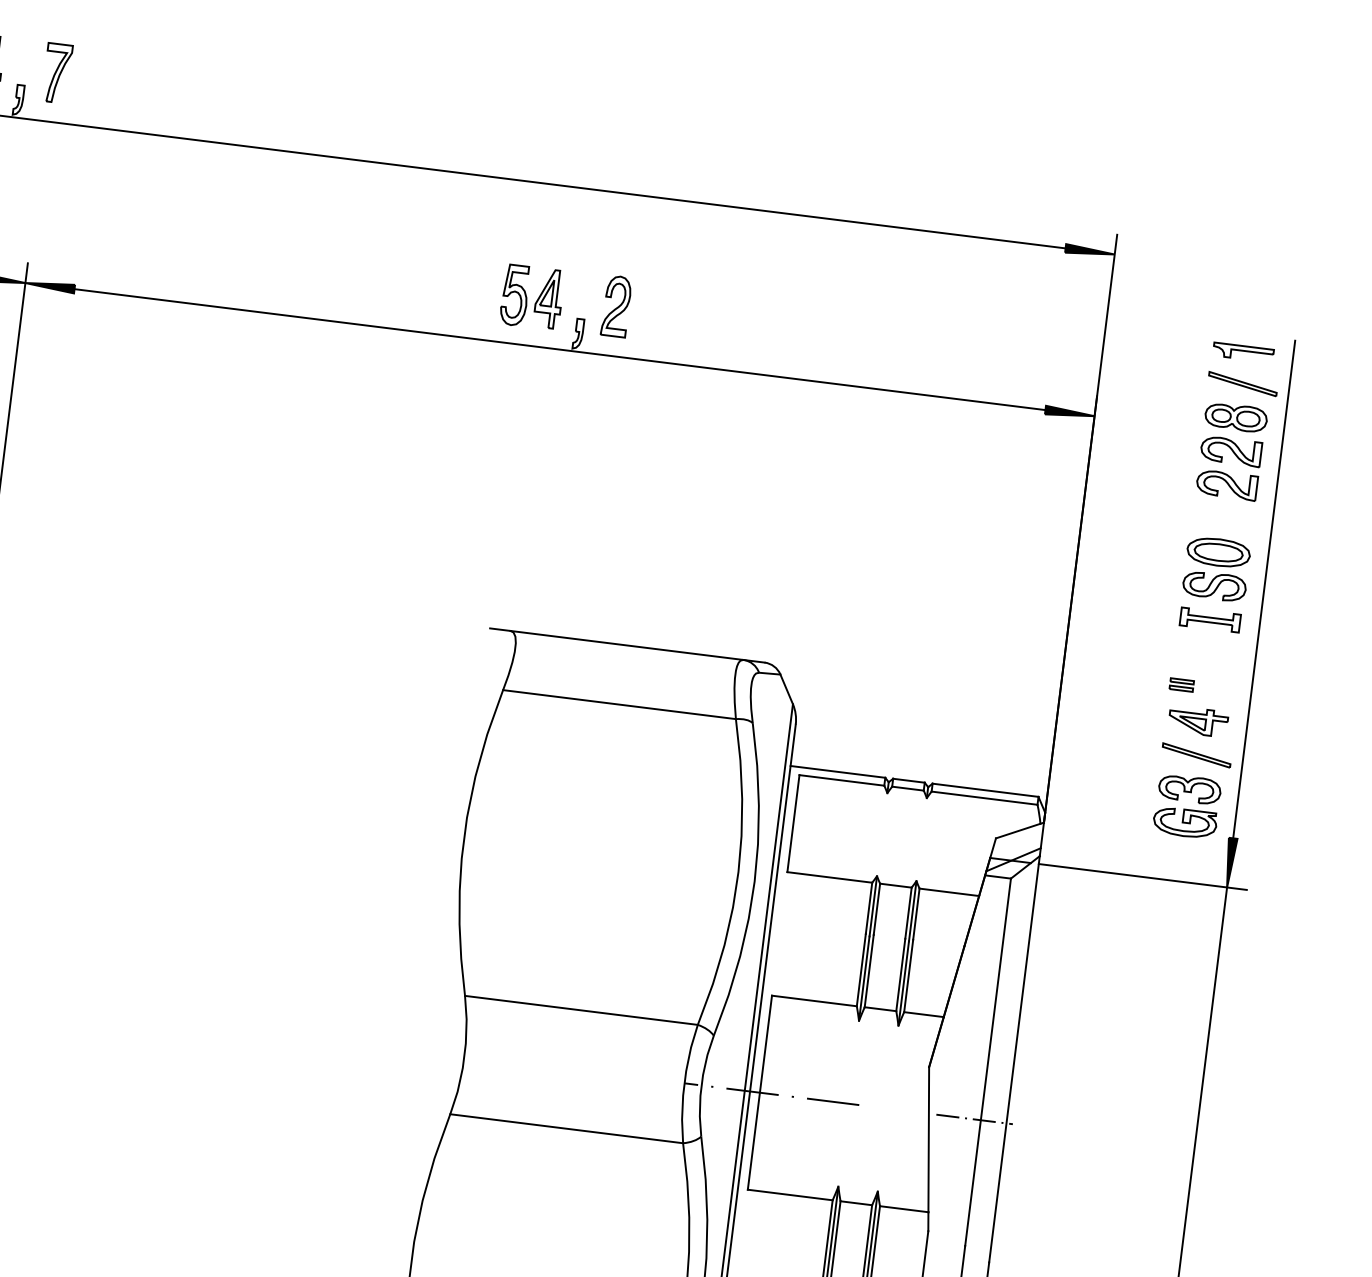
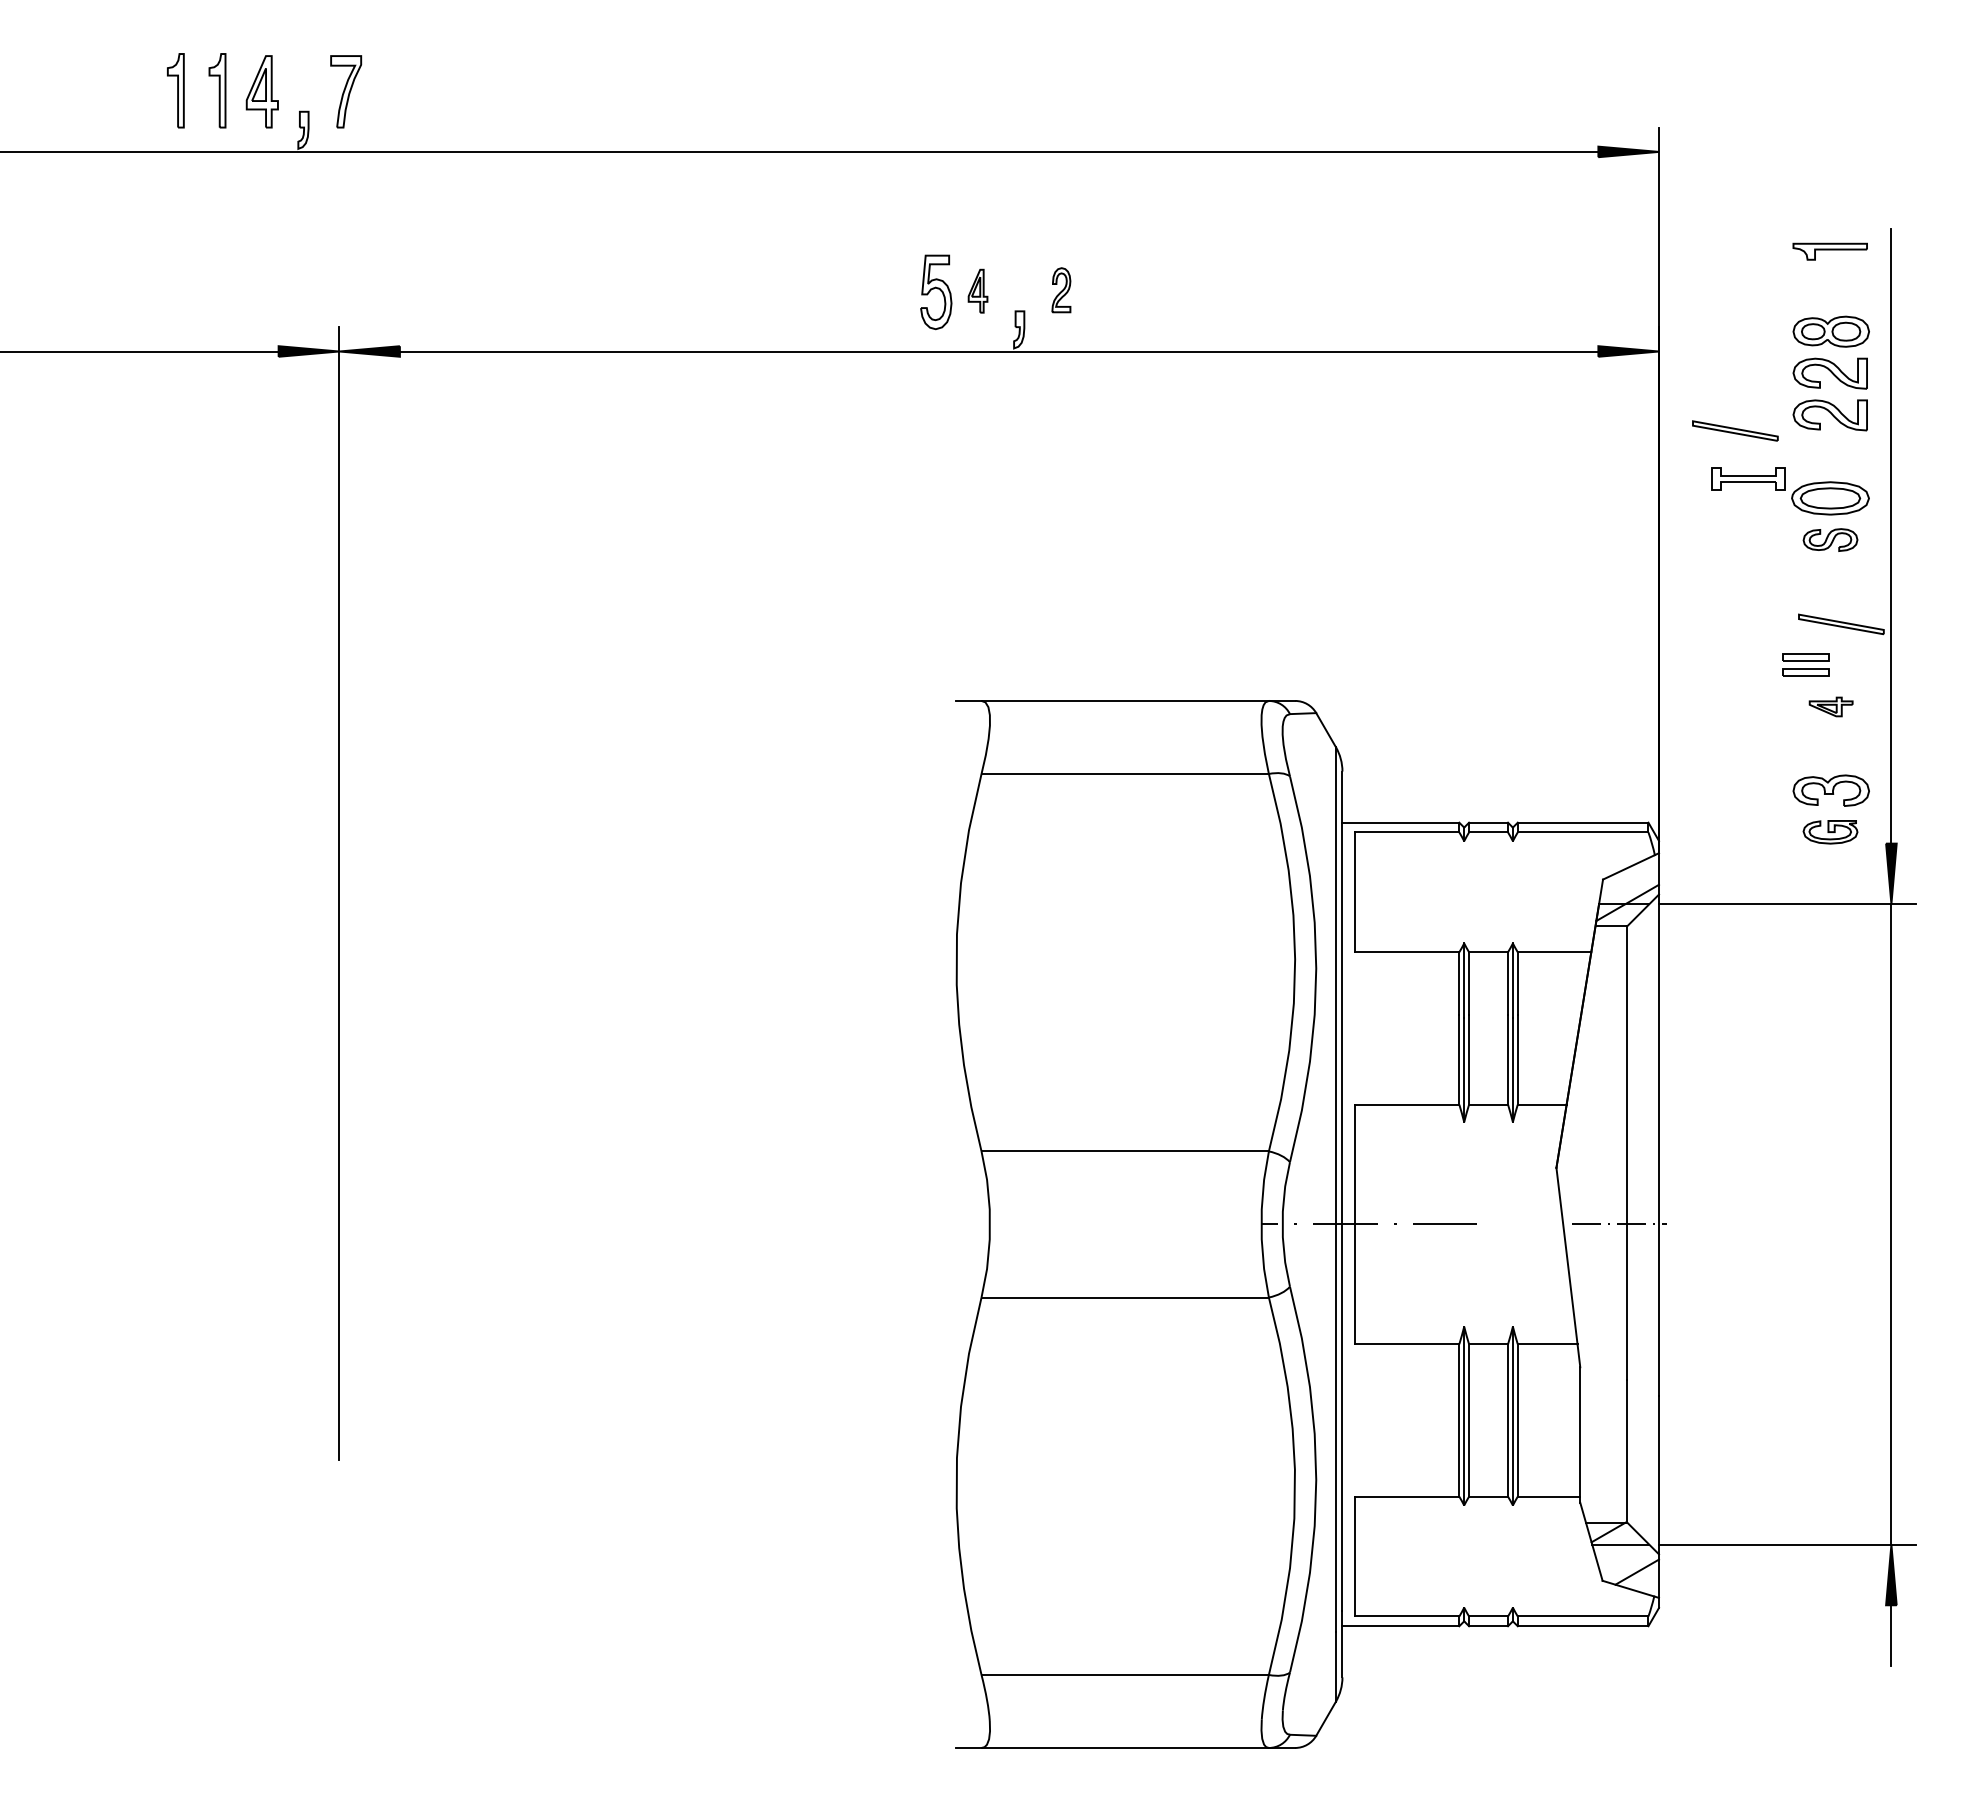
part: (548, 298) -> (977, 290), size x0.6
part: (616, 305) -> (1061, 289), size x0.6
part: (1243, 383) -> (1735, 430), moved
part: (1214, 585) -> (1830, 539), size x0.7
part: (1210, 619) -> (1748, 478), moved
part: (1181, 684) -> (1805, 664), size x1.6
part: (1197, 721) -> (1830, 706), size x0.6
part: (1196, 755) -> (1841, 624), moved
part: (1184, 823) -> (1830, 832), size x0.7

